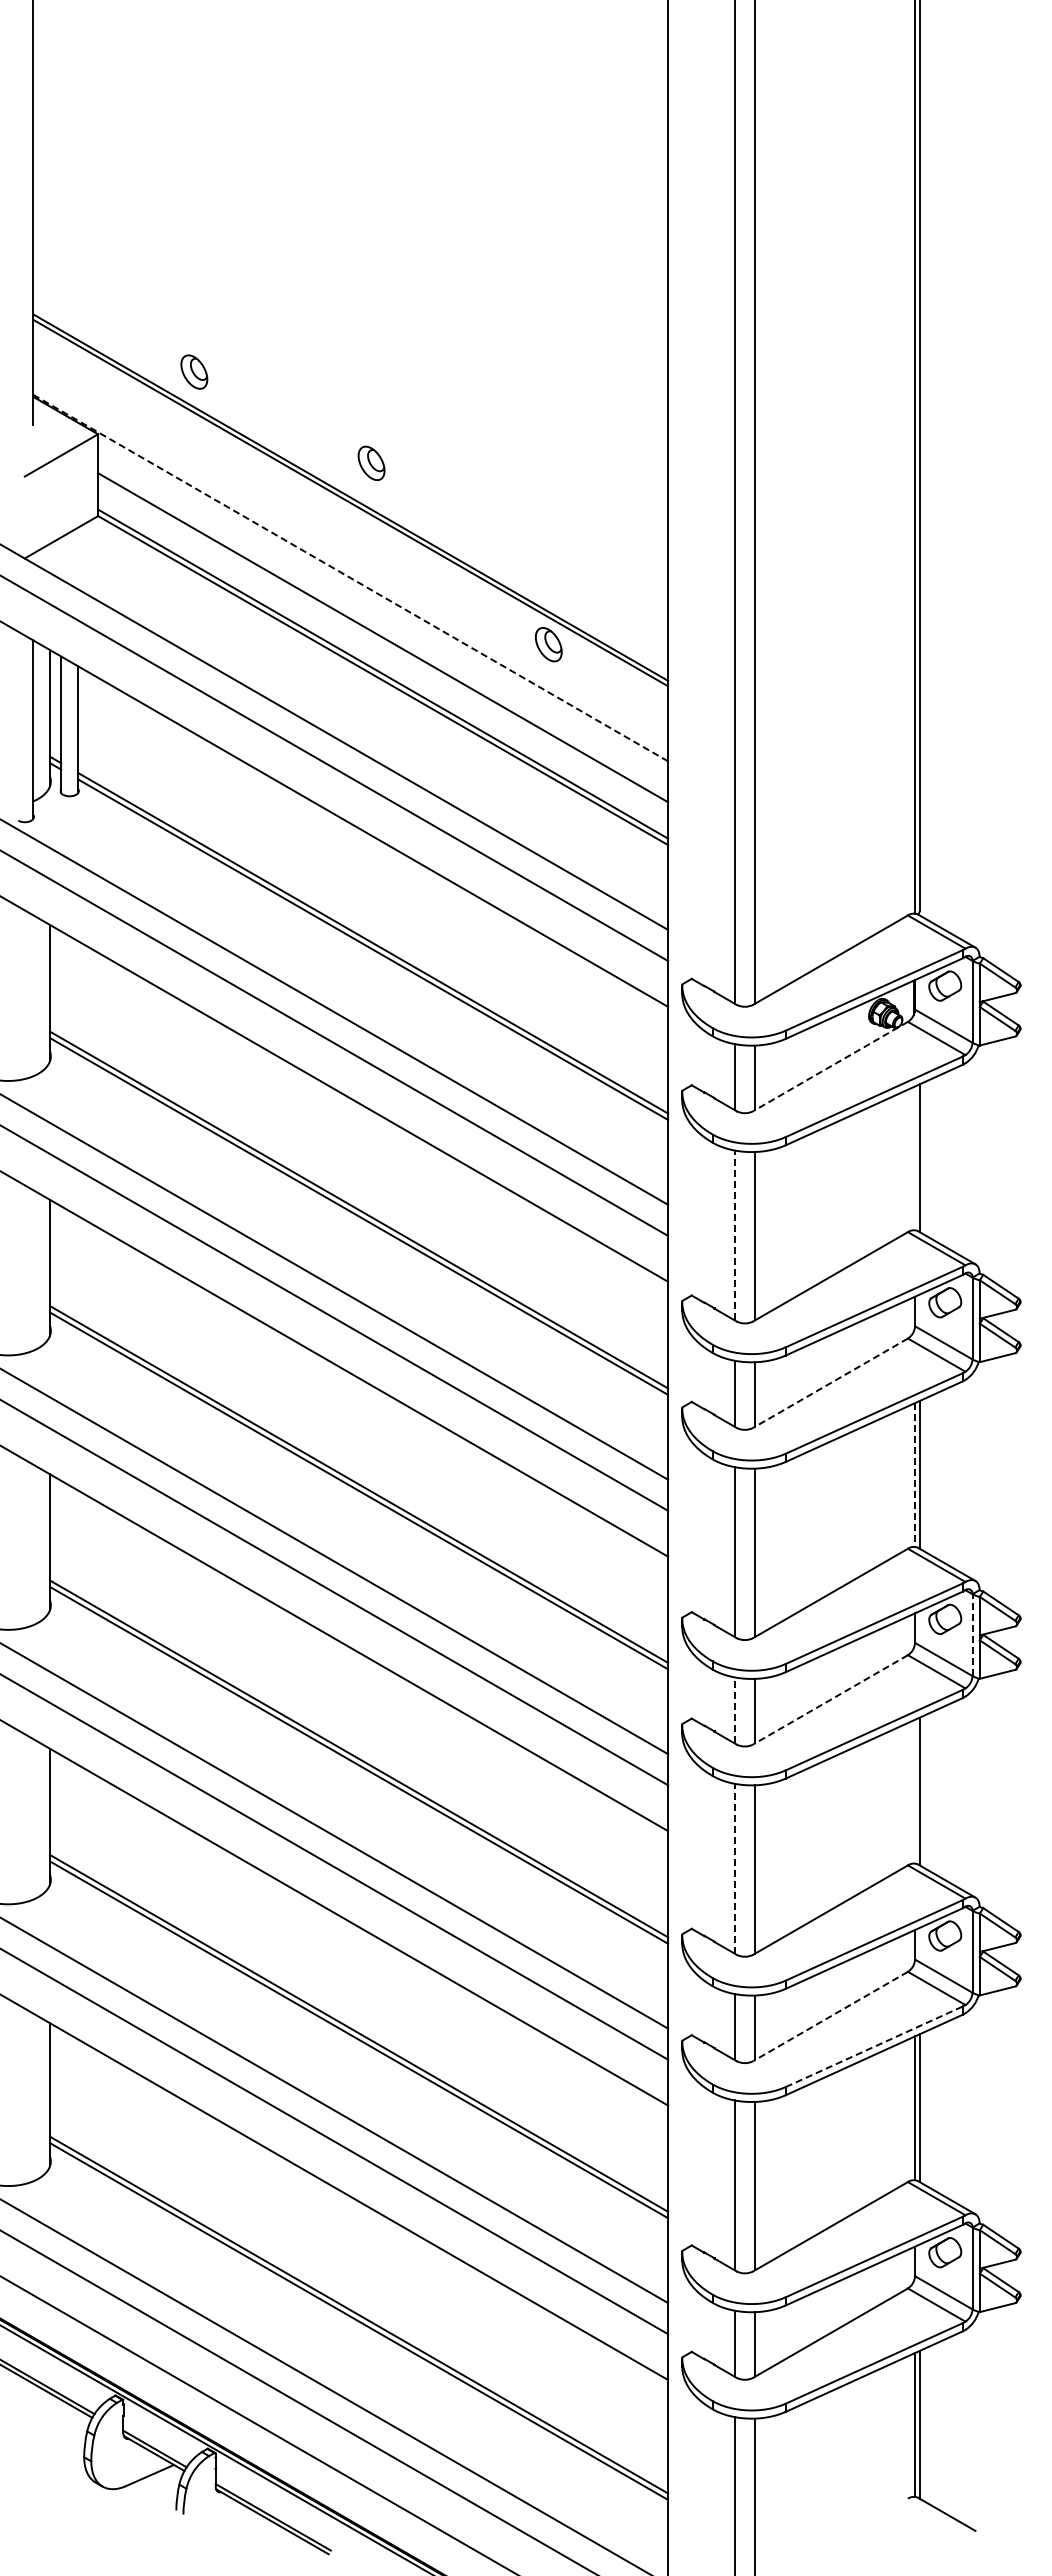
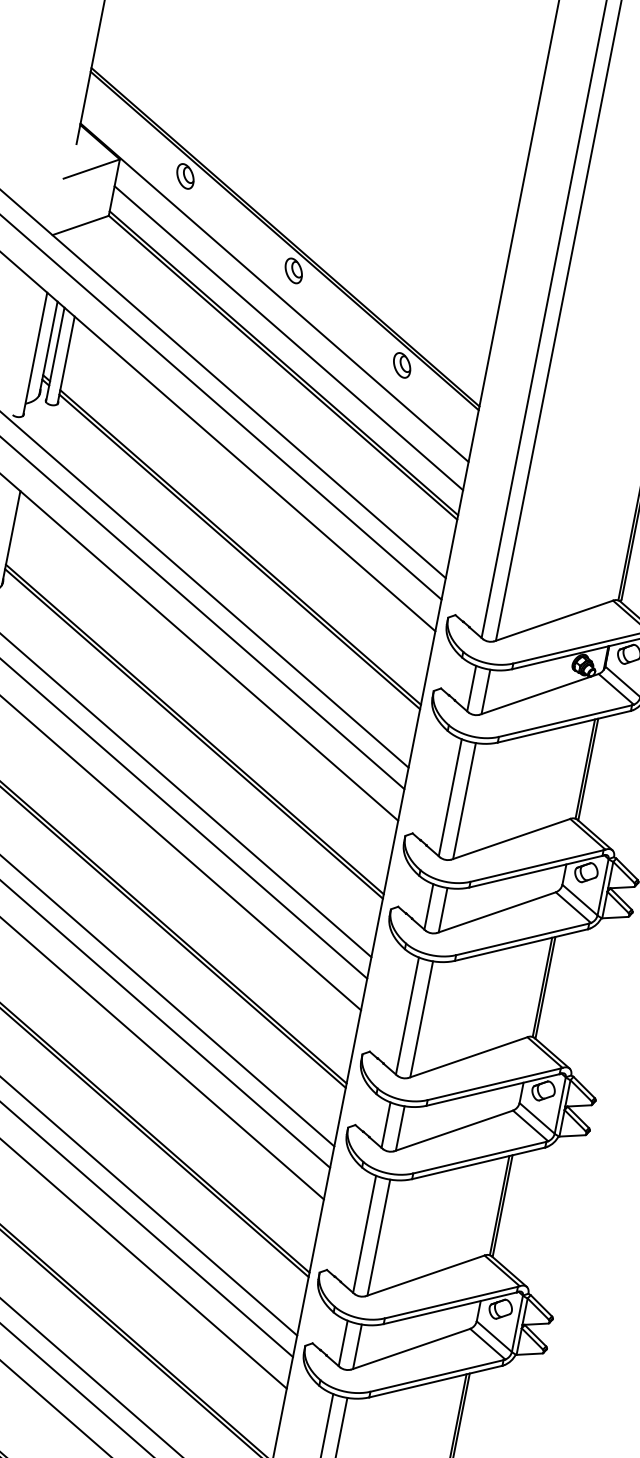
part: (194, 371) -> (185, 176), moved
part: (371, 462) -> (293, 270), moved
line: (350, 577) -> (274, 292), dashed -> solid
line: (830, 1066) -> (539, 694), dashed -> solid
line: (915, 1158) -> (585, 769), added
line: (734, 1235) -> (450, 797), dashed -> solid
line: (830, 1383) -> (496, 912), dashed -> solid
line: (915, 1474) -> (542, 987), dashed -> solid
line: (972, 1635) -> (560, 1105), dashed -> solid
line: (830, 1700) -> (453, 1131), dashed -> solid
line: (734, 1710) -> (385, 1125), dashed -> solid
line: (915, 1791) -> (499, 1205), added
line: (734, 1868) -> (364, 1234), dashed -> solid
line: (830, 2016) -> (410, 1349), dashed -> solid
line: (874, 2046) -> (437, 1375), dashed -> solid

